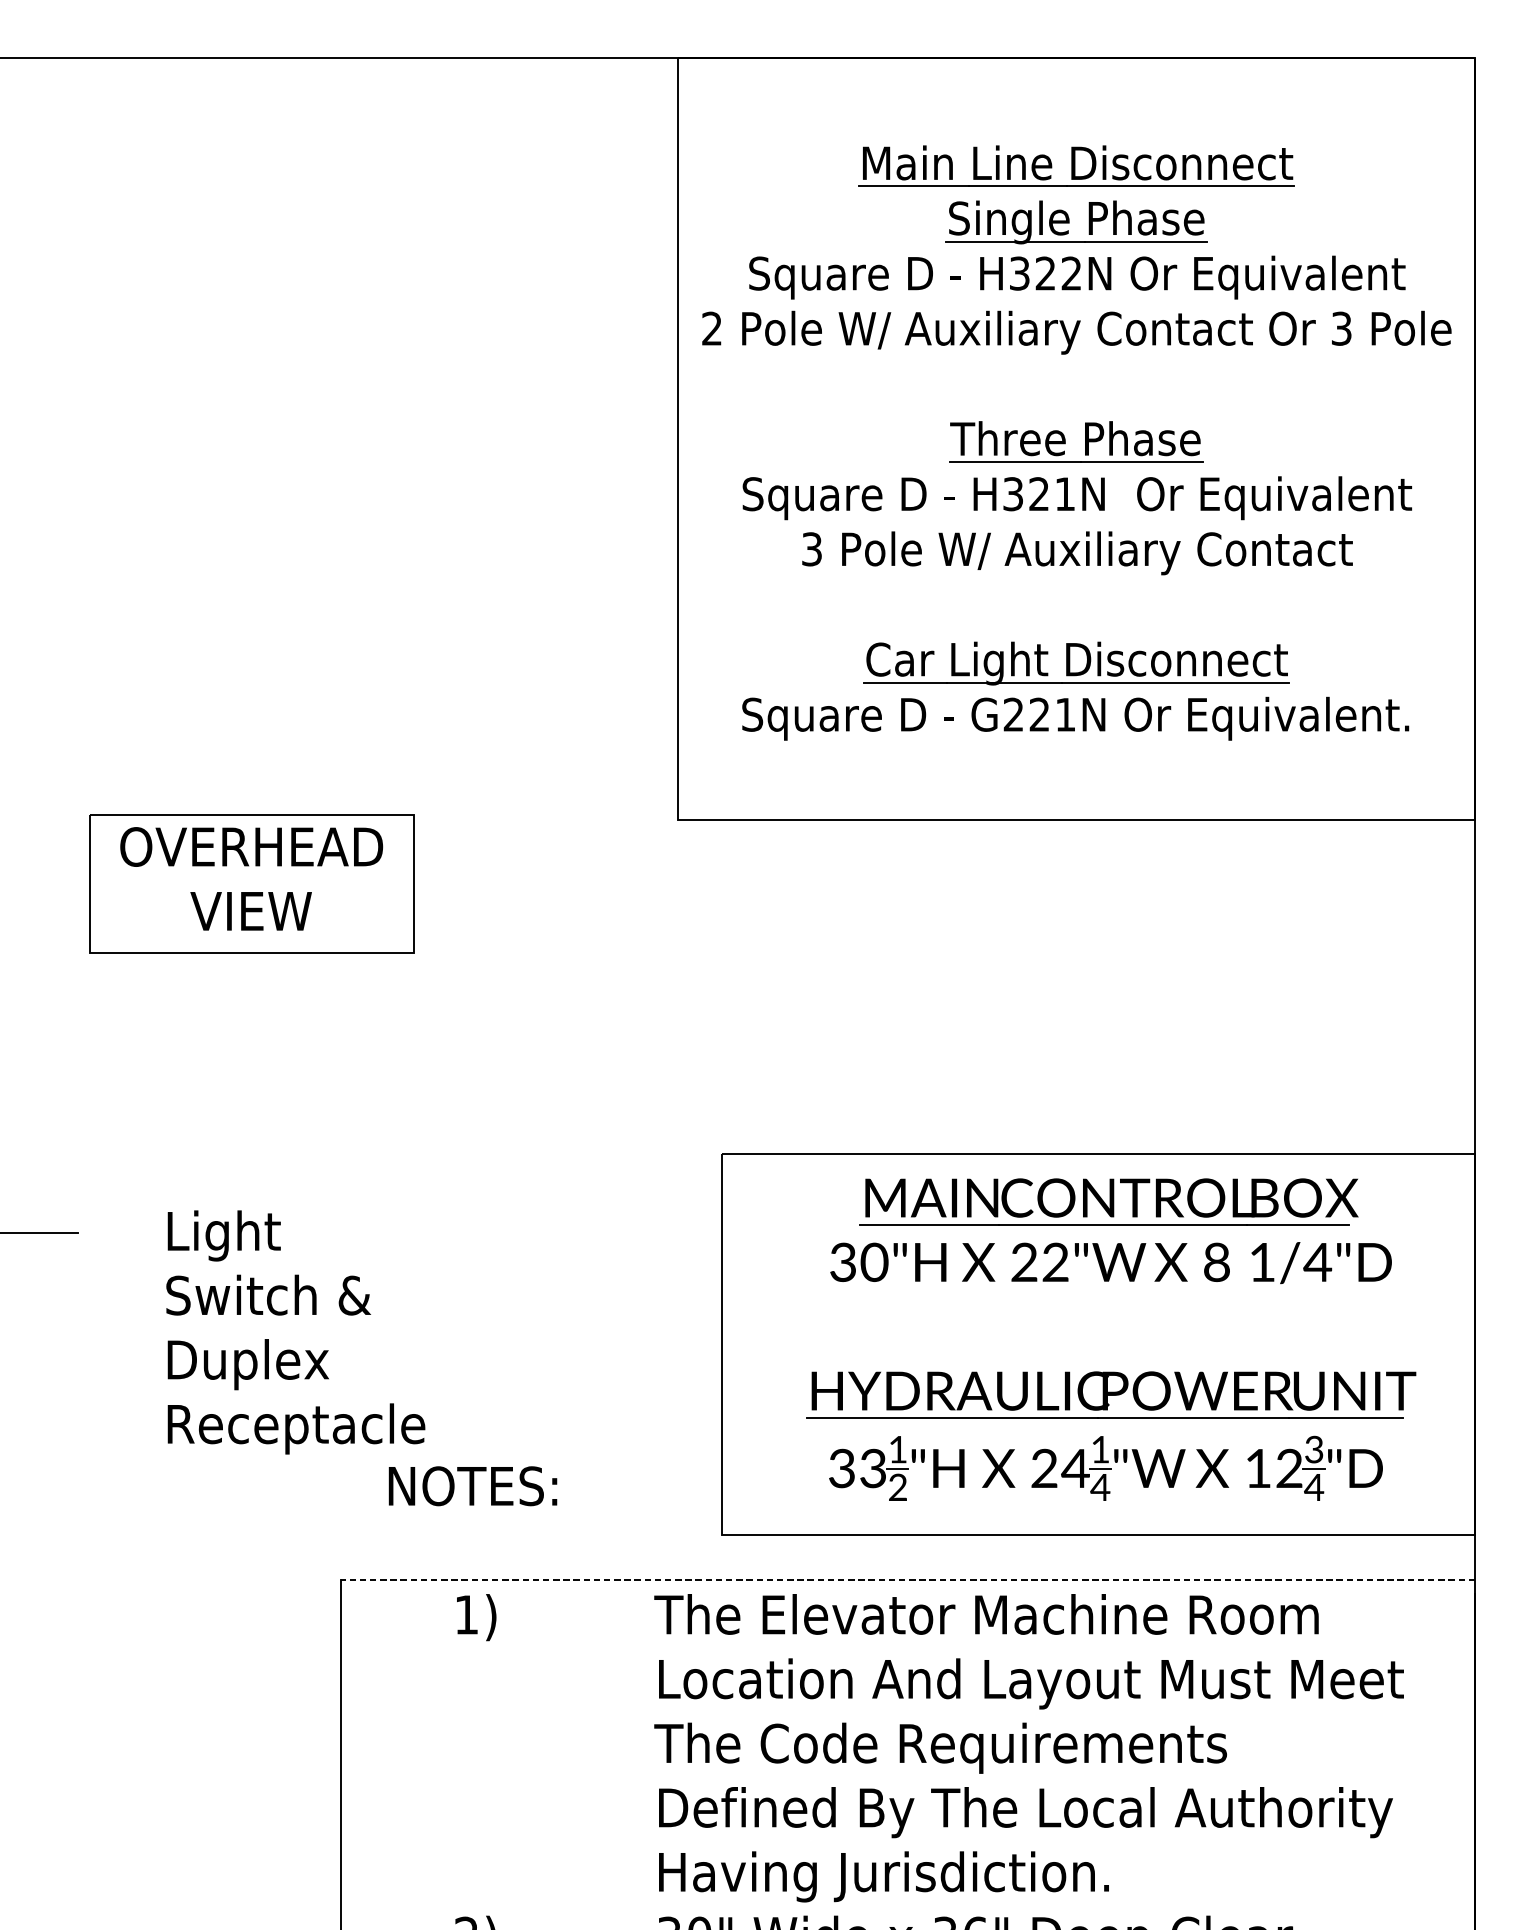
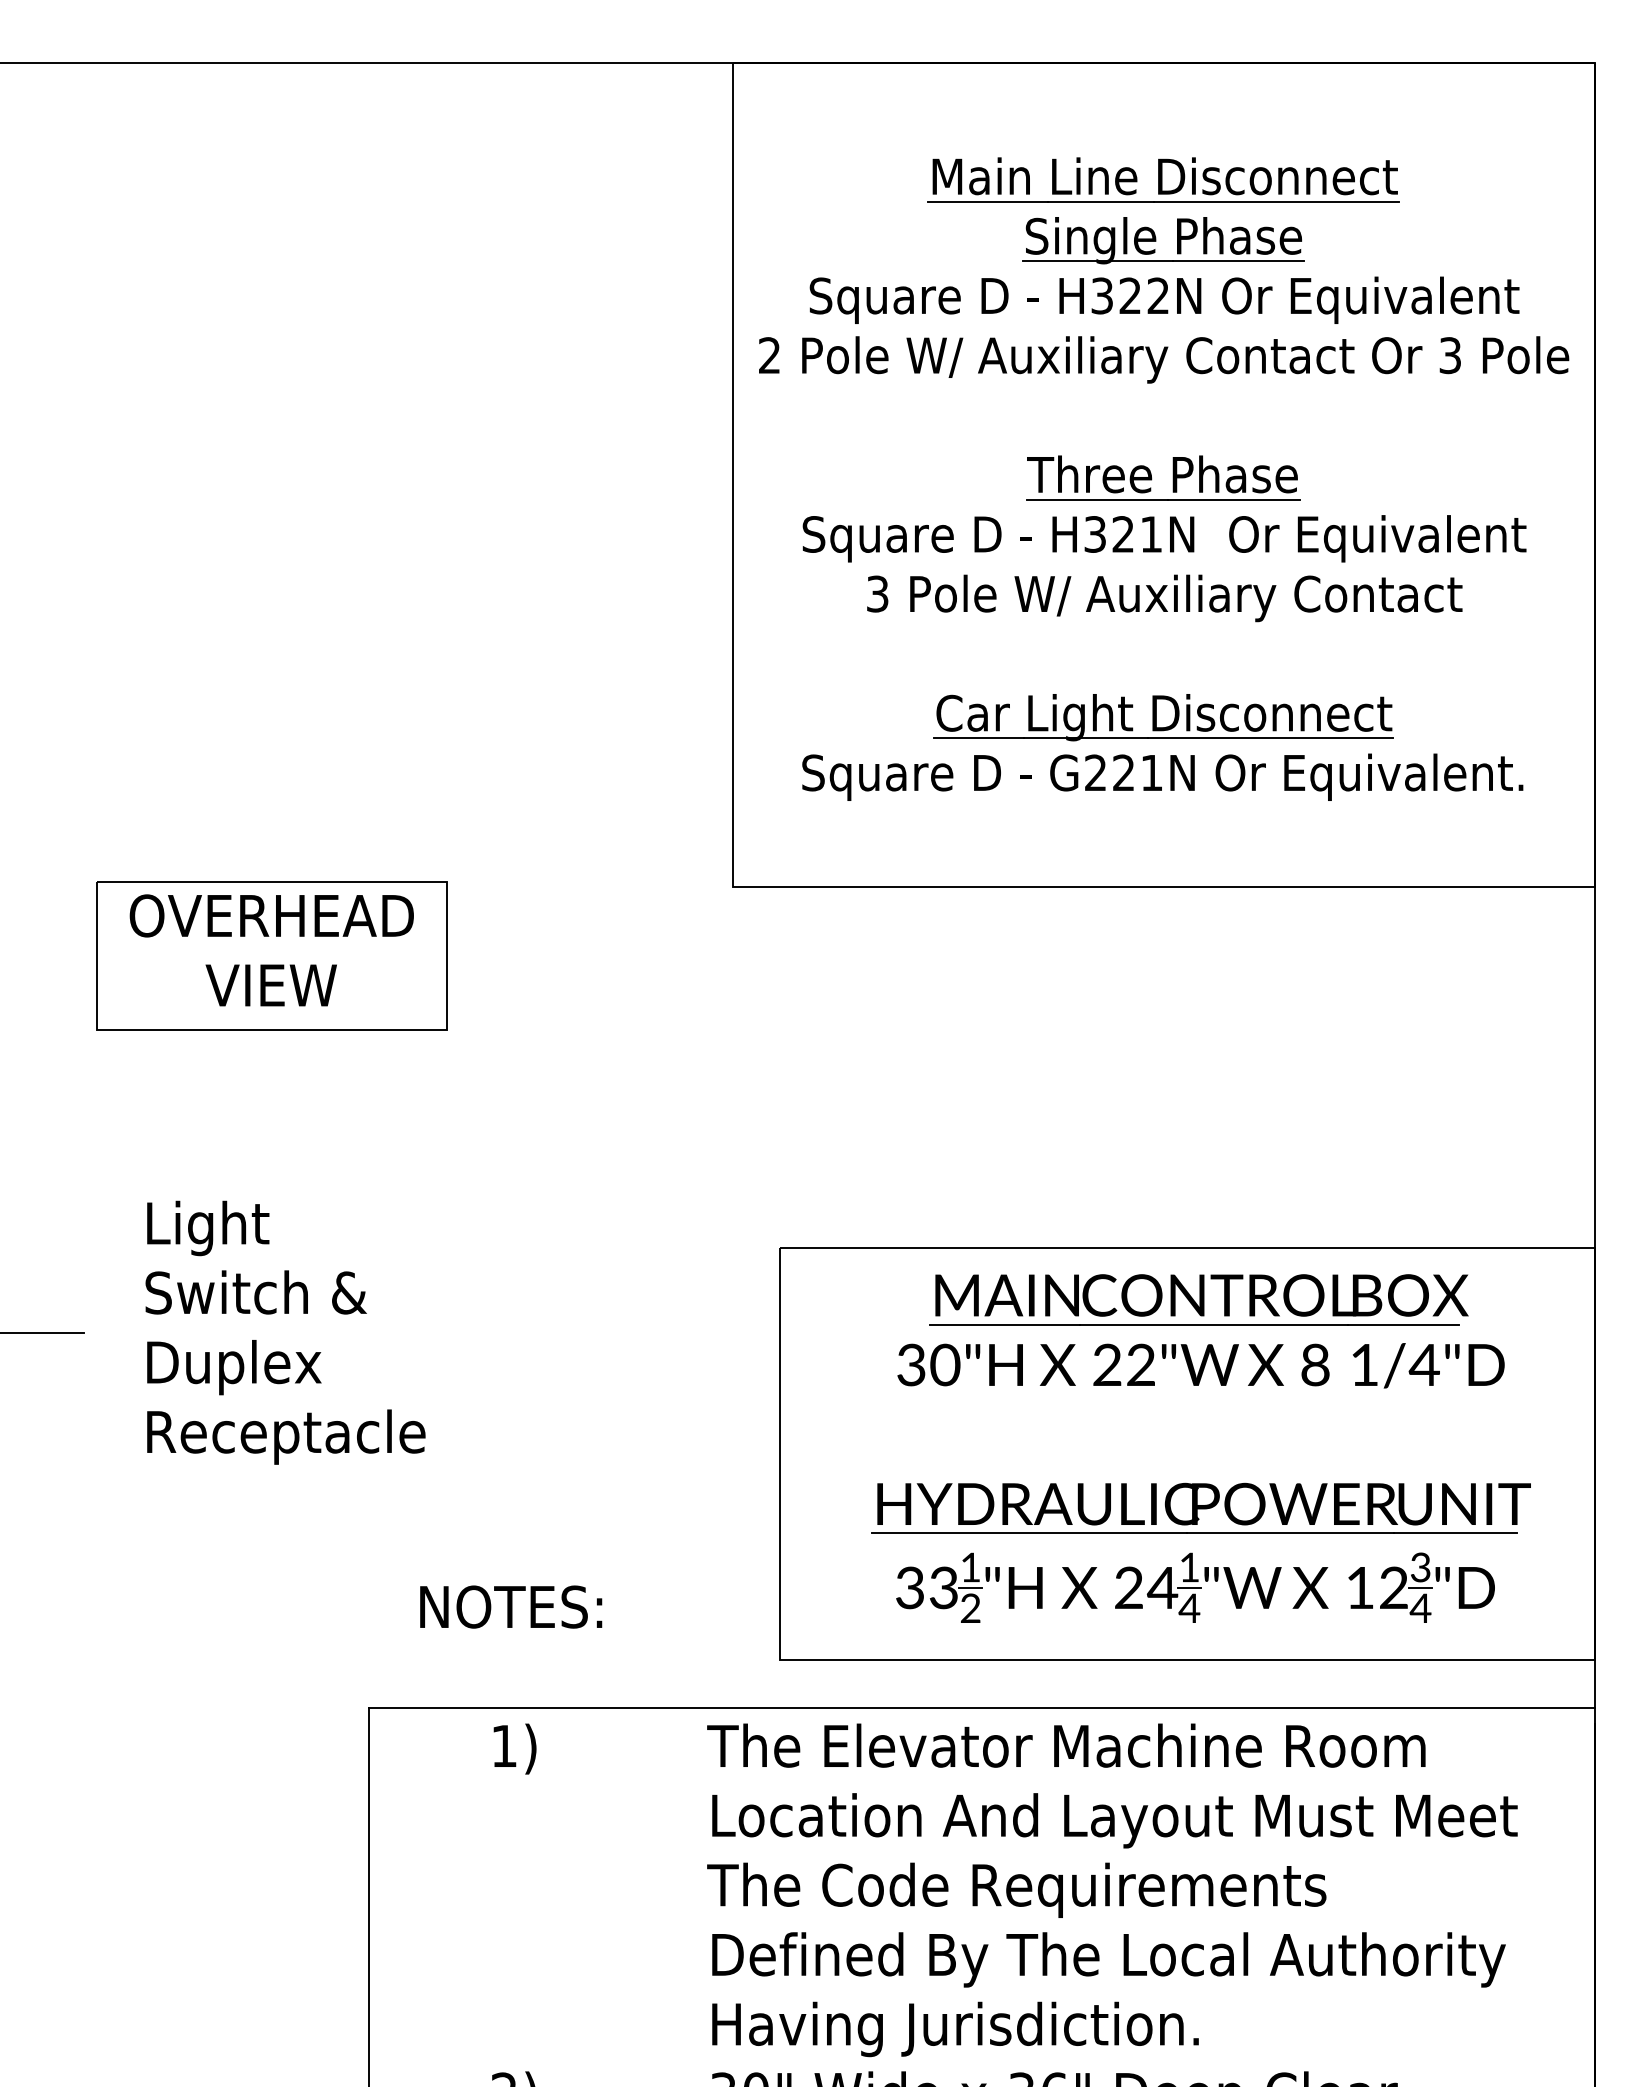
text: (295, 1332) -> (285, 1332), moved
line: (908, 1580) -> (981, 1708), dashed -> solid

